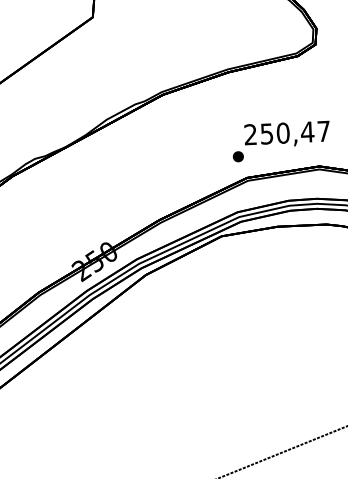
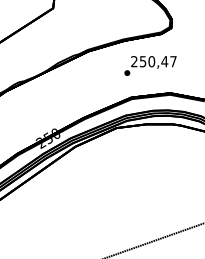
text: (281, 140) -> (150, 65), moved

